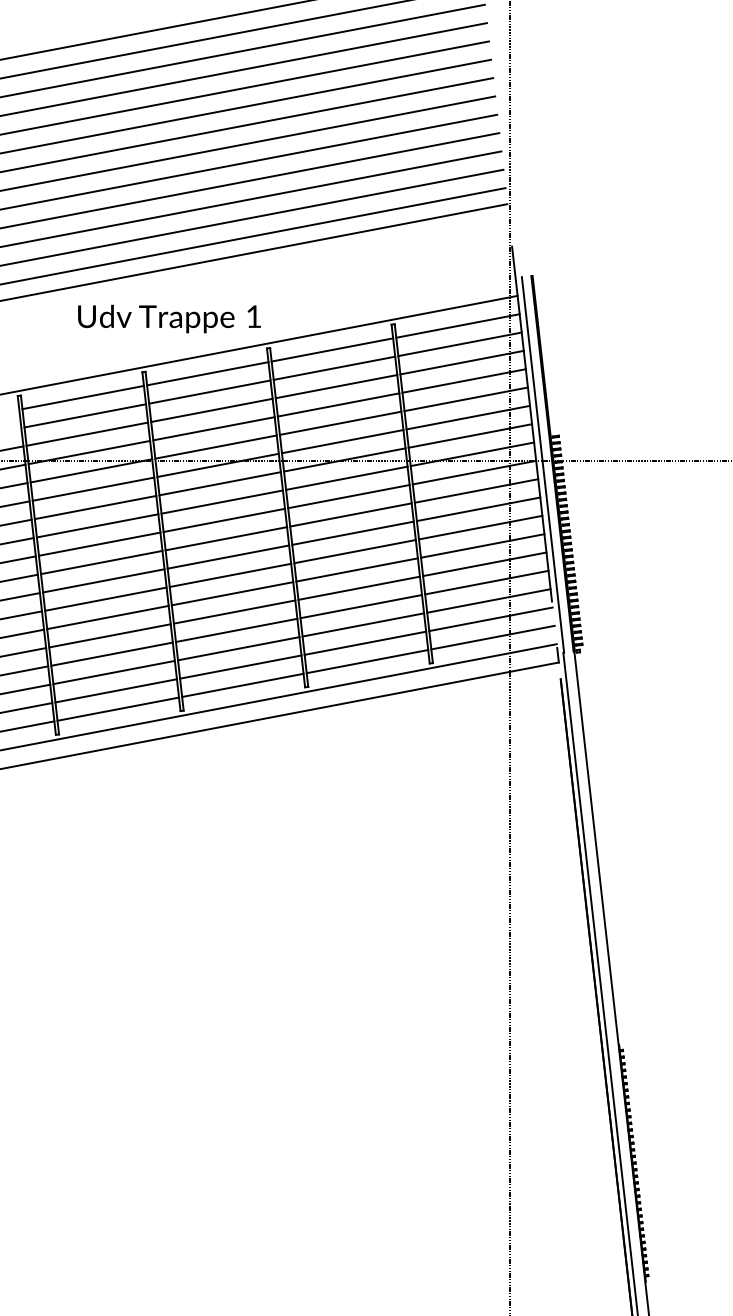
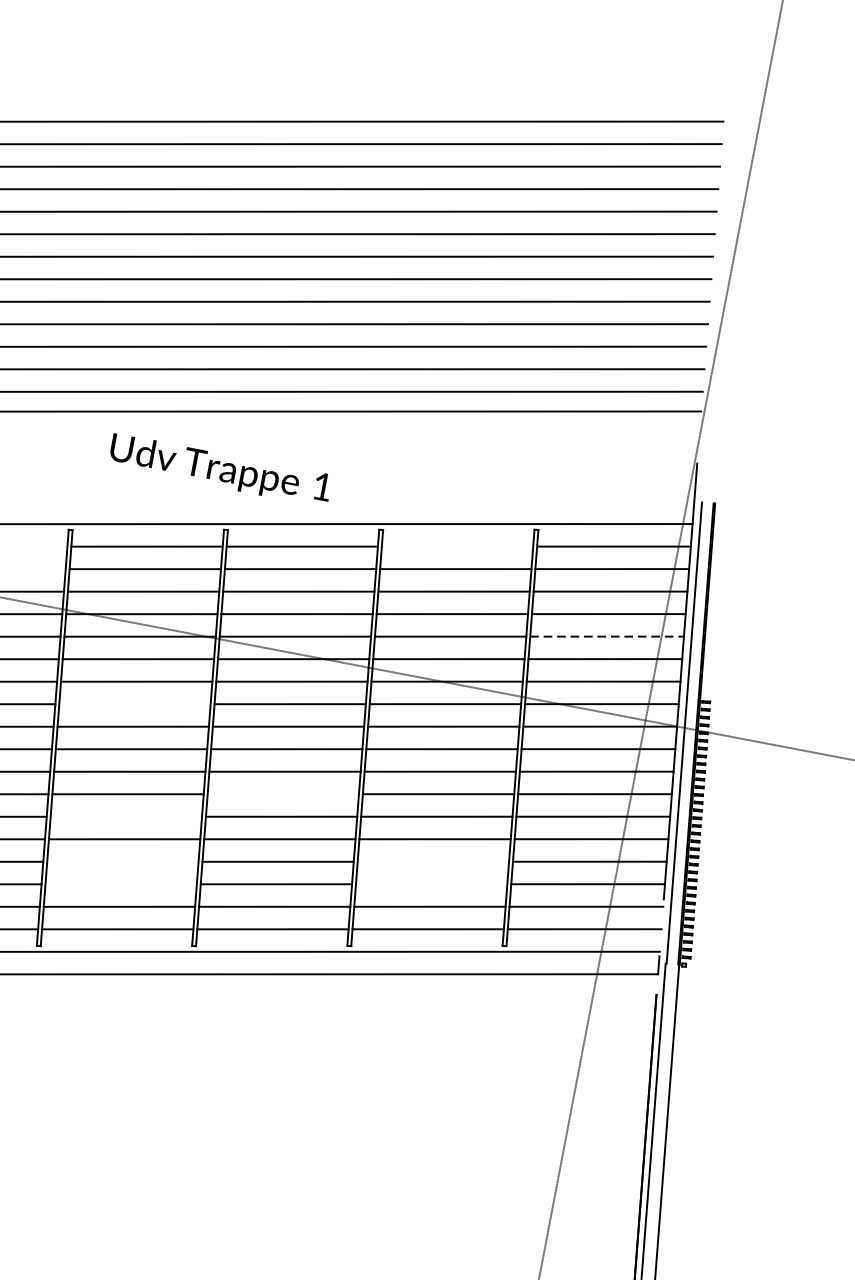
text: (169, 318) -> (220, 469), moved
line: (332, 349) -> (457, 546), removed
line: (466, 399) -> (607, 636), solid -> dashed
line: (97, 525) -> (134, 703), removed
line: (230, 575) -> (283, 794), removed
line: (361, 606) -> (433, 861), removed
line: (107, 617) -> (125, 816), removed
line: (363, 624) -> (431, 883), removed
line: (111, 653) -> (122, 860), removed
line: (113, 672) -> (120, 884), removed

